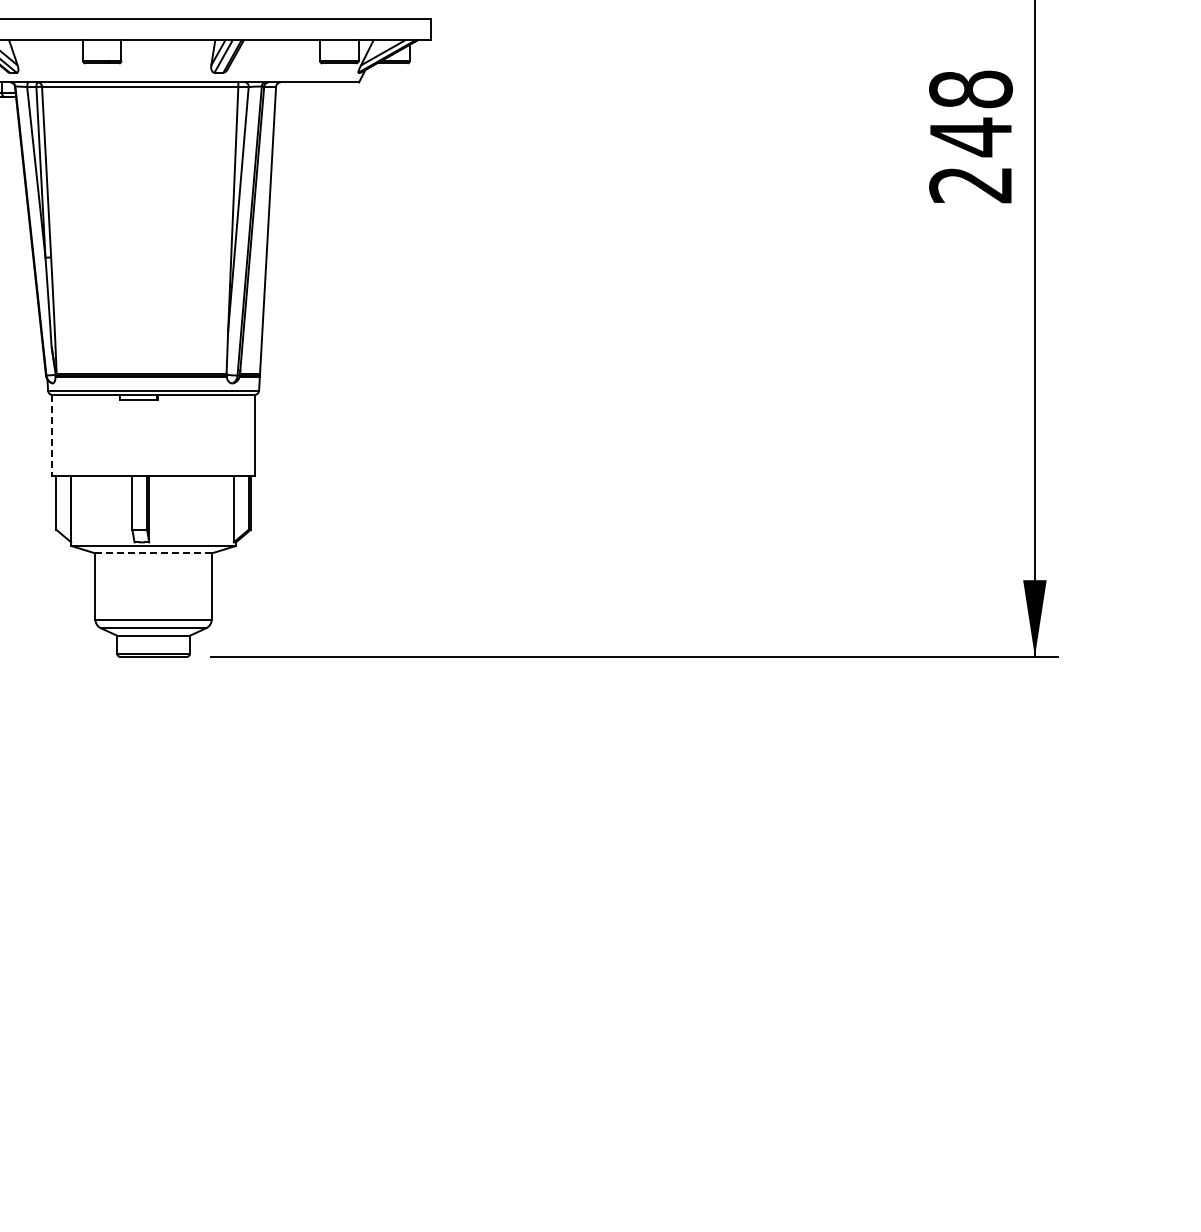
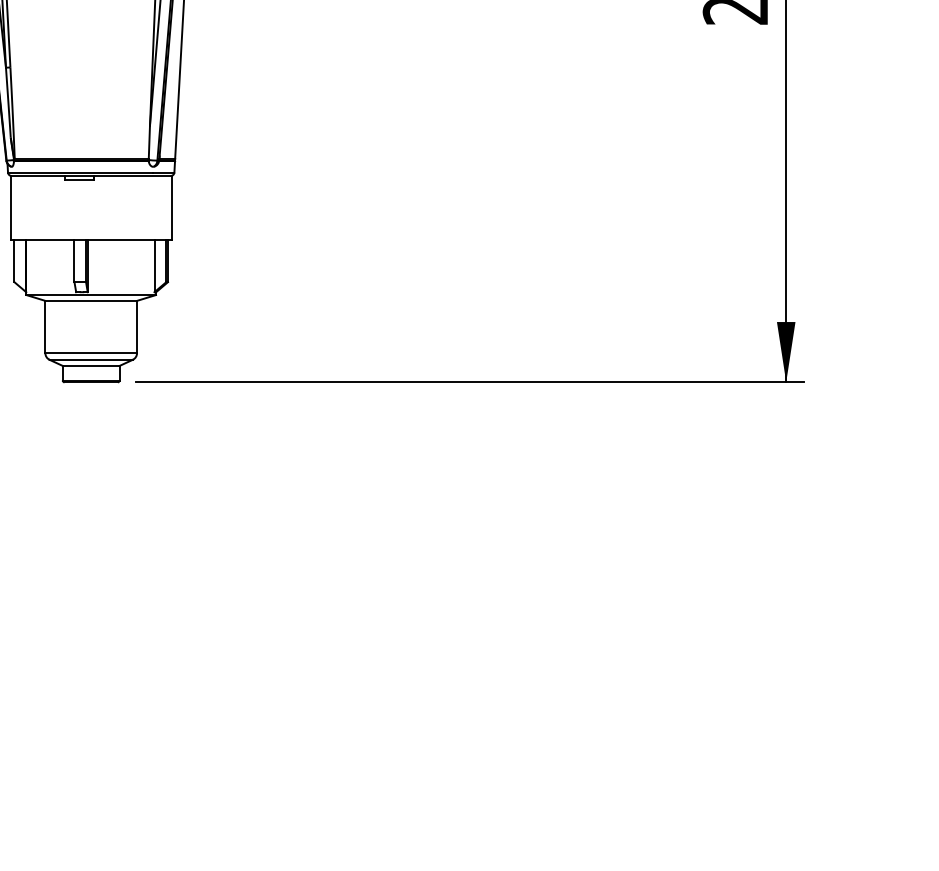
line: (51, 435) -> (10, 207), dashed -> solid
line: (153, 553) -> (91, 300), dashed -> solid

